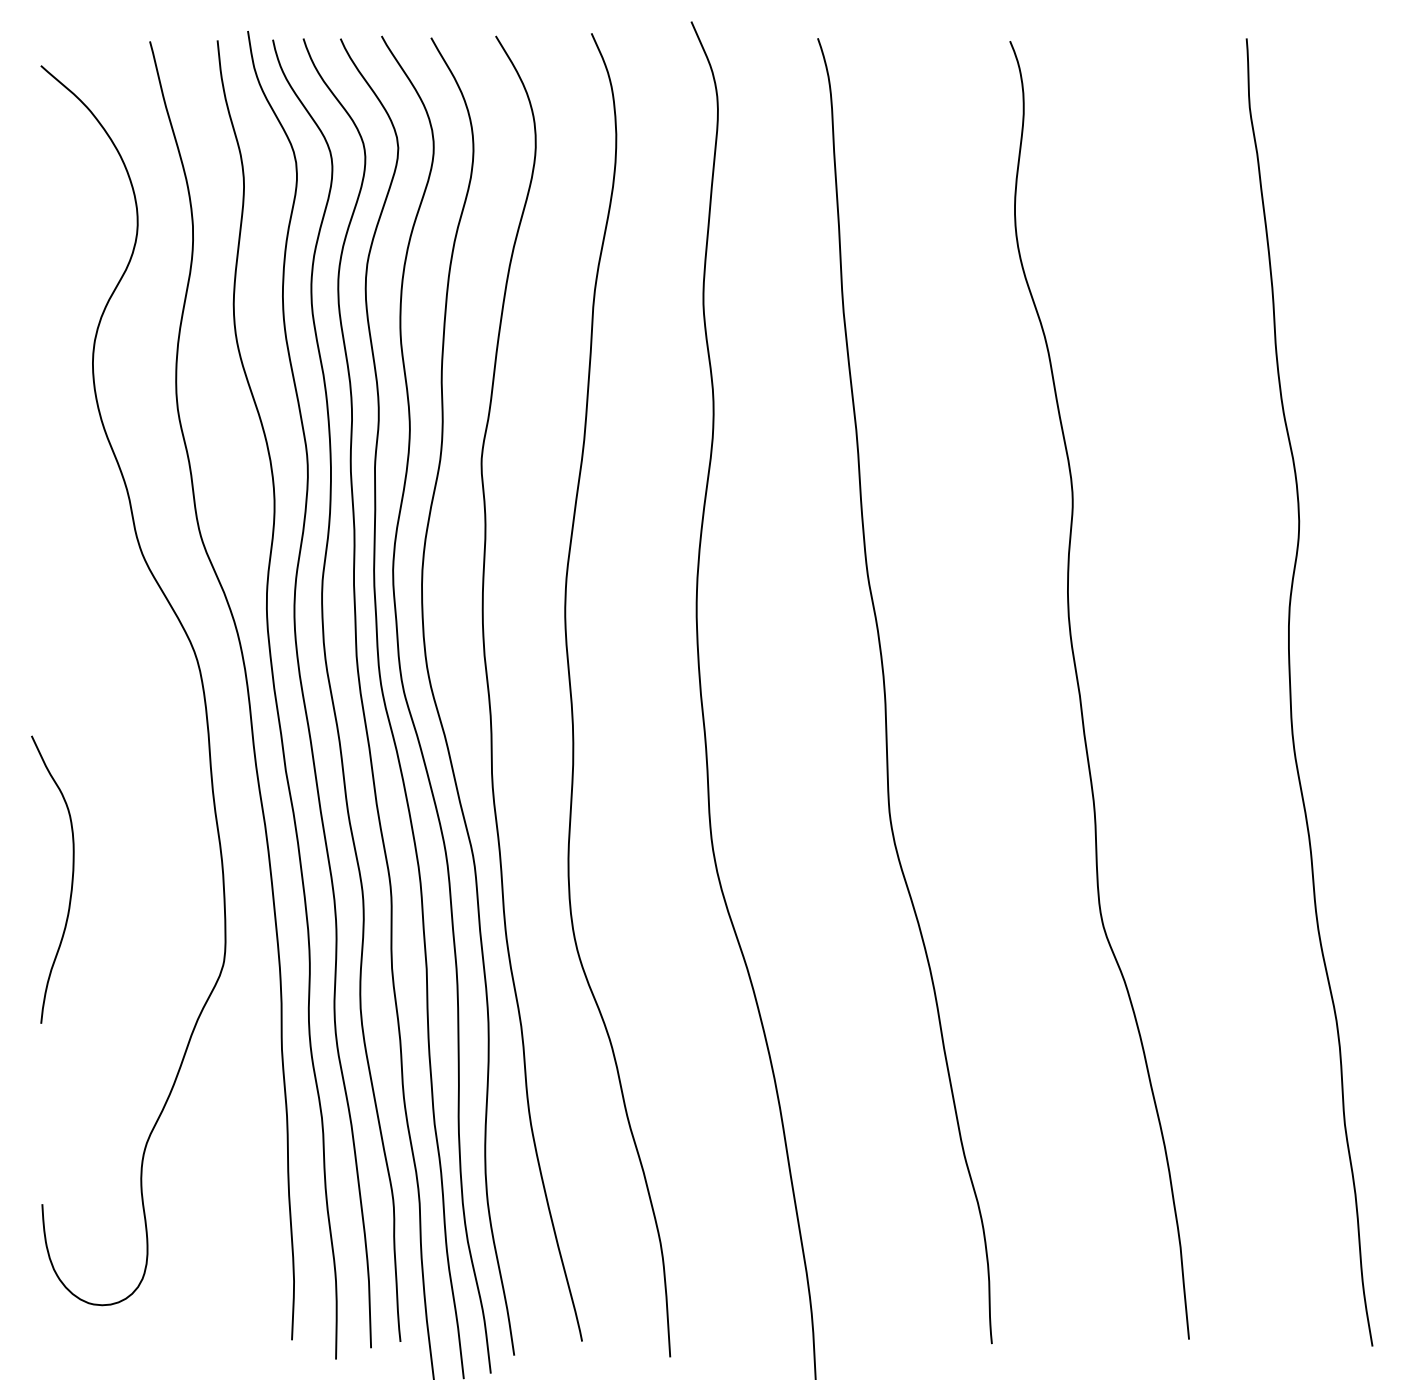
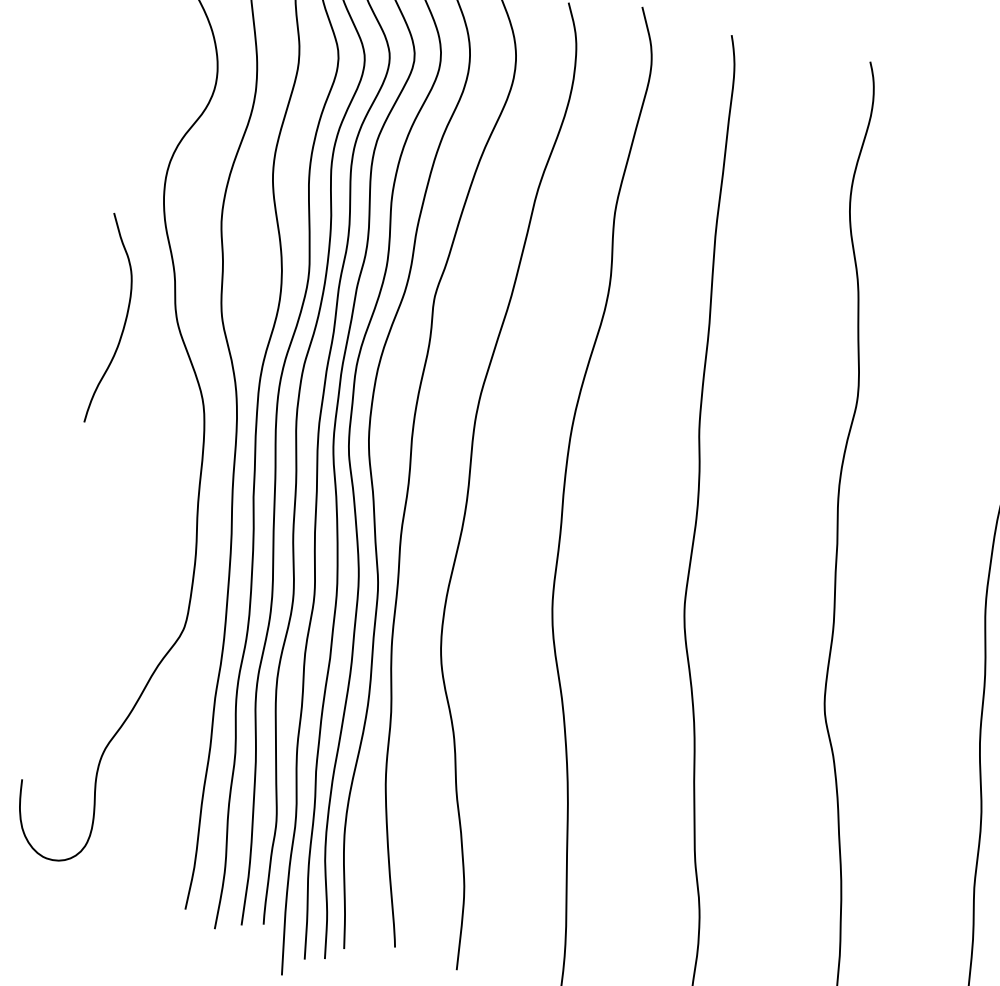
curve: (71, 879) -> (124, 321), moved

